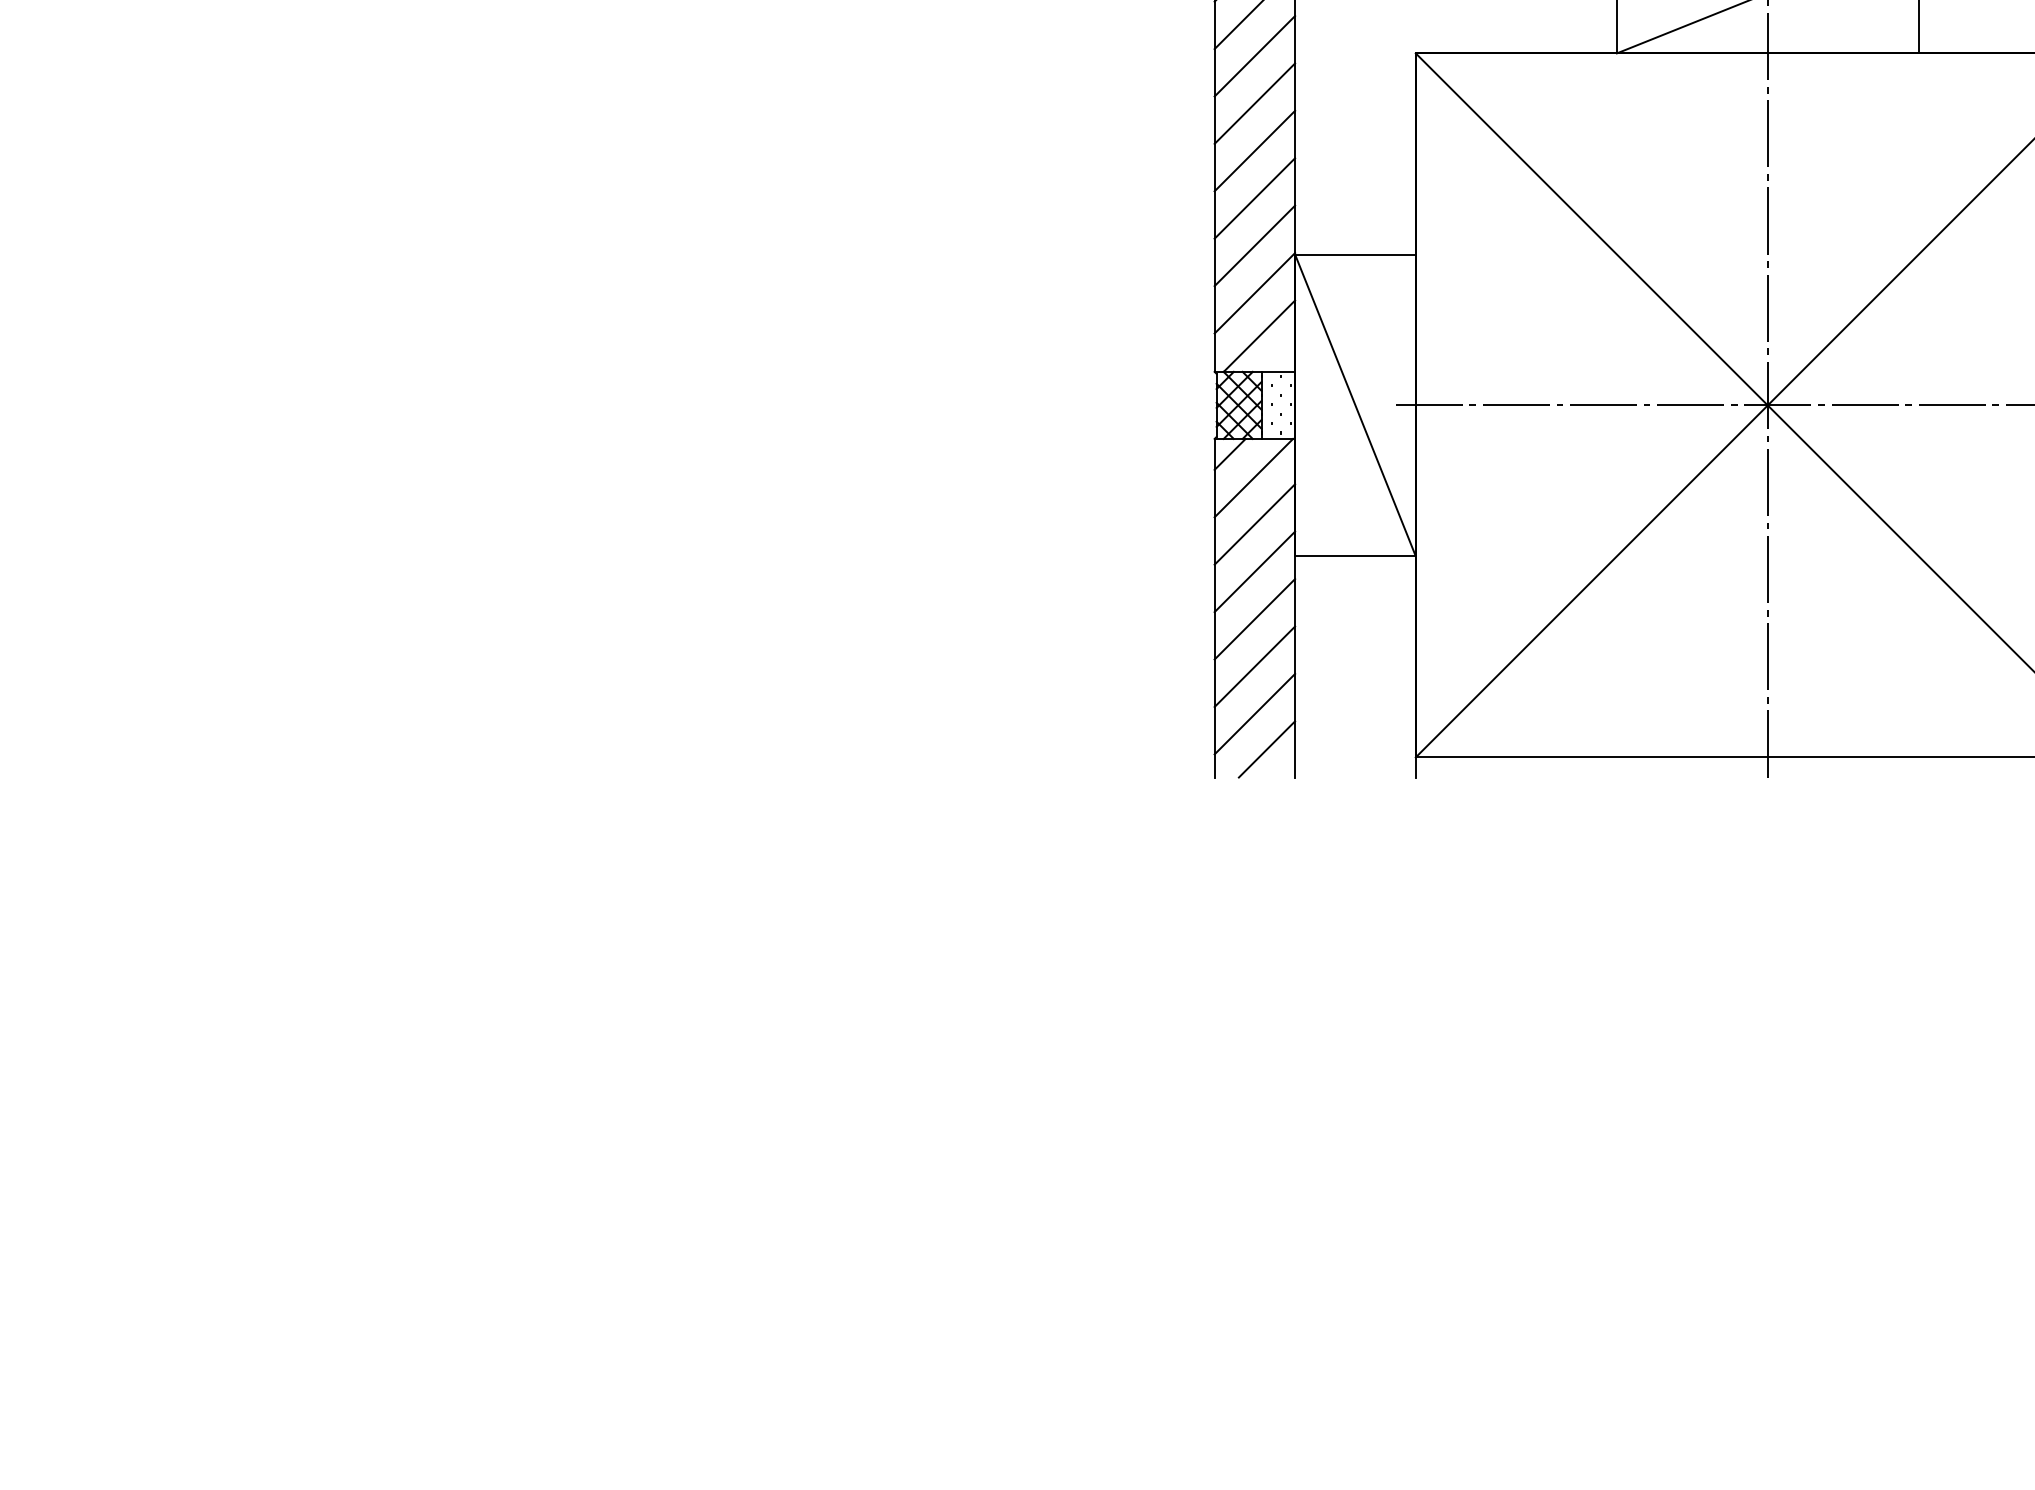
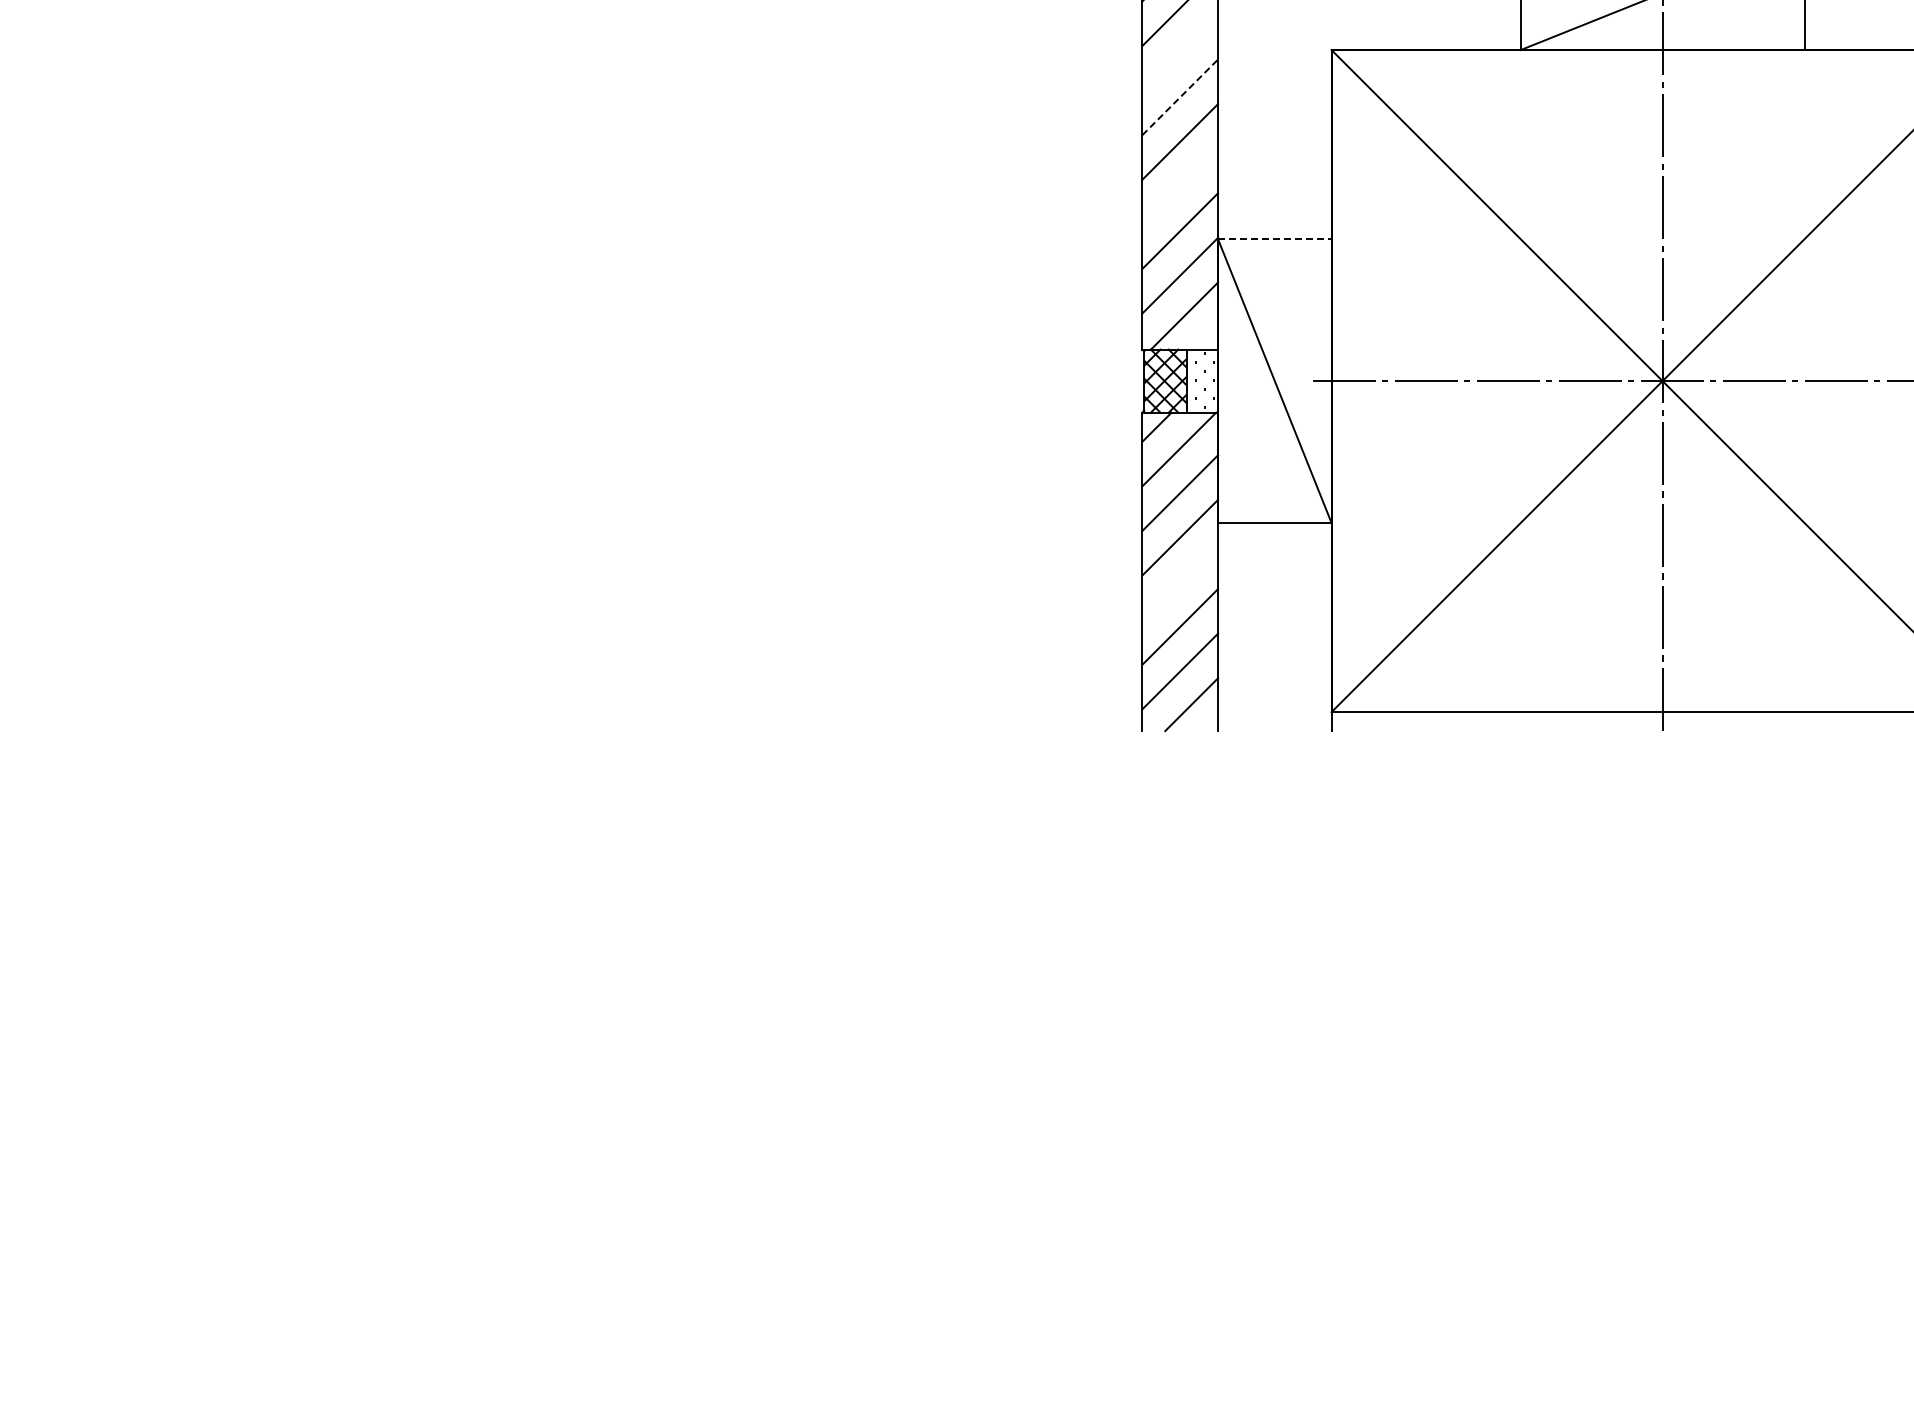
line: (1255, 55) -> (1180, 52), removed
line: (1255, 103) -> (1180, 97), solid -> dashed
line: (1255, 198) -> (1180, 186), removed
line: (1355, 254) -> (1274, 239), solid -> dashed
line: (1255, 619) -> (1180, 582), removed

